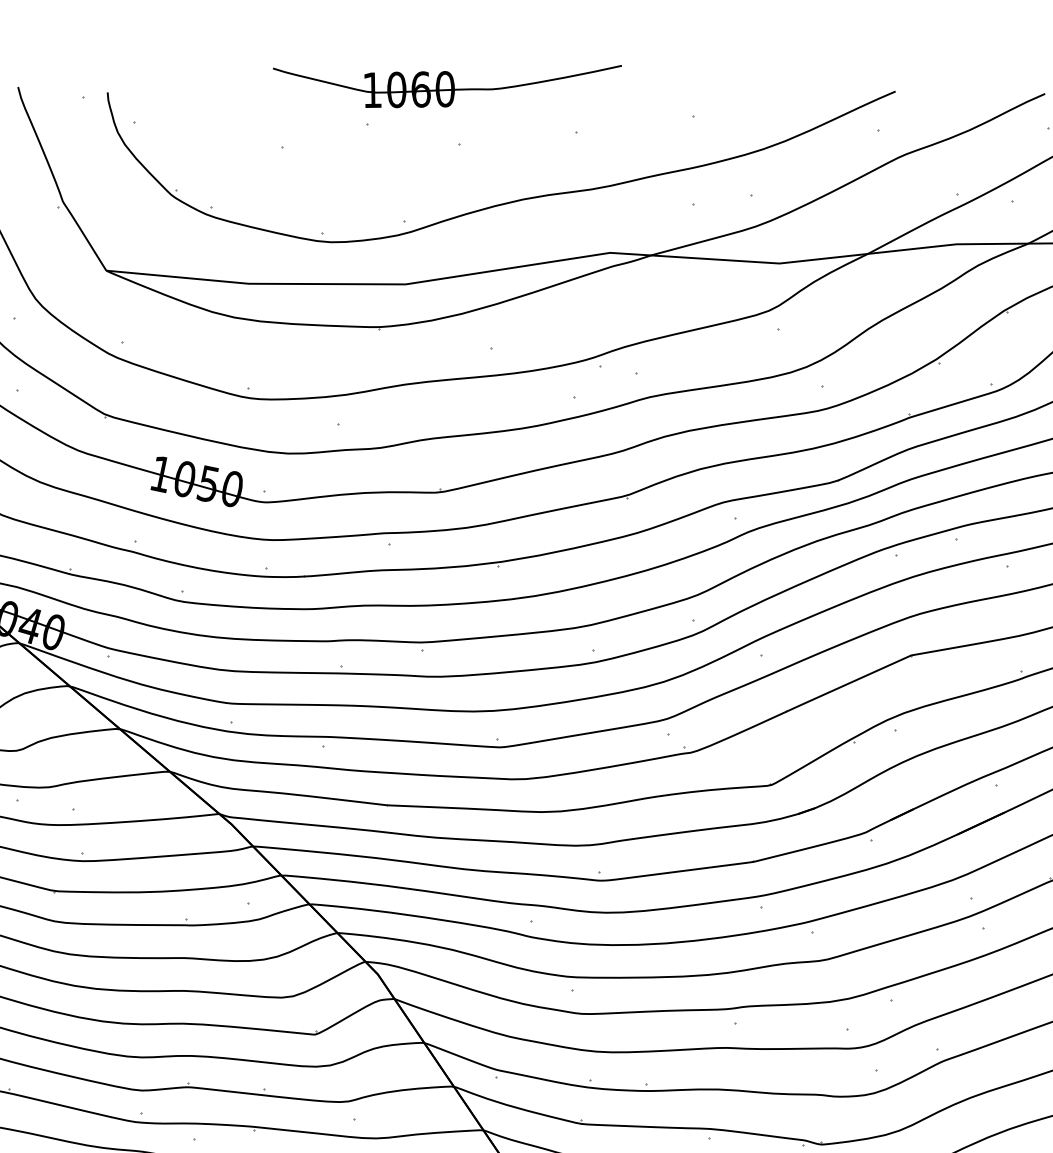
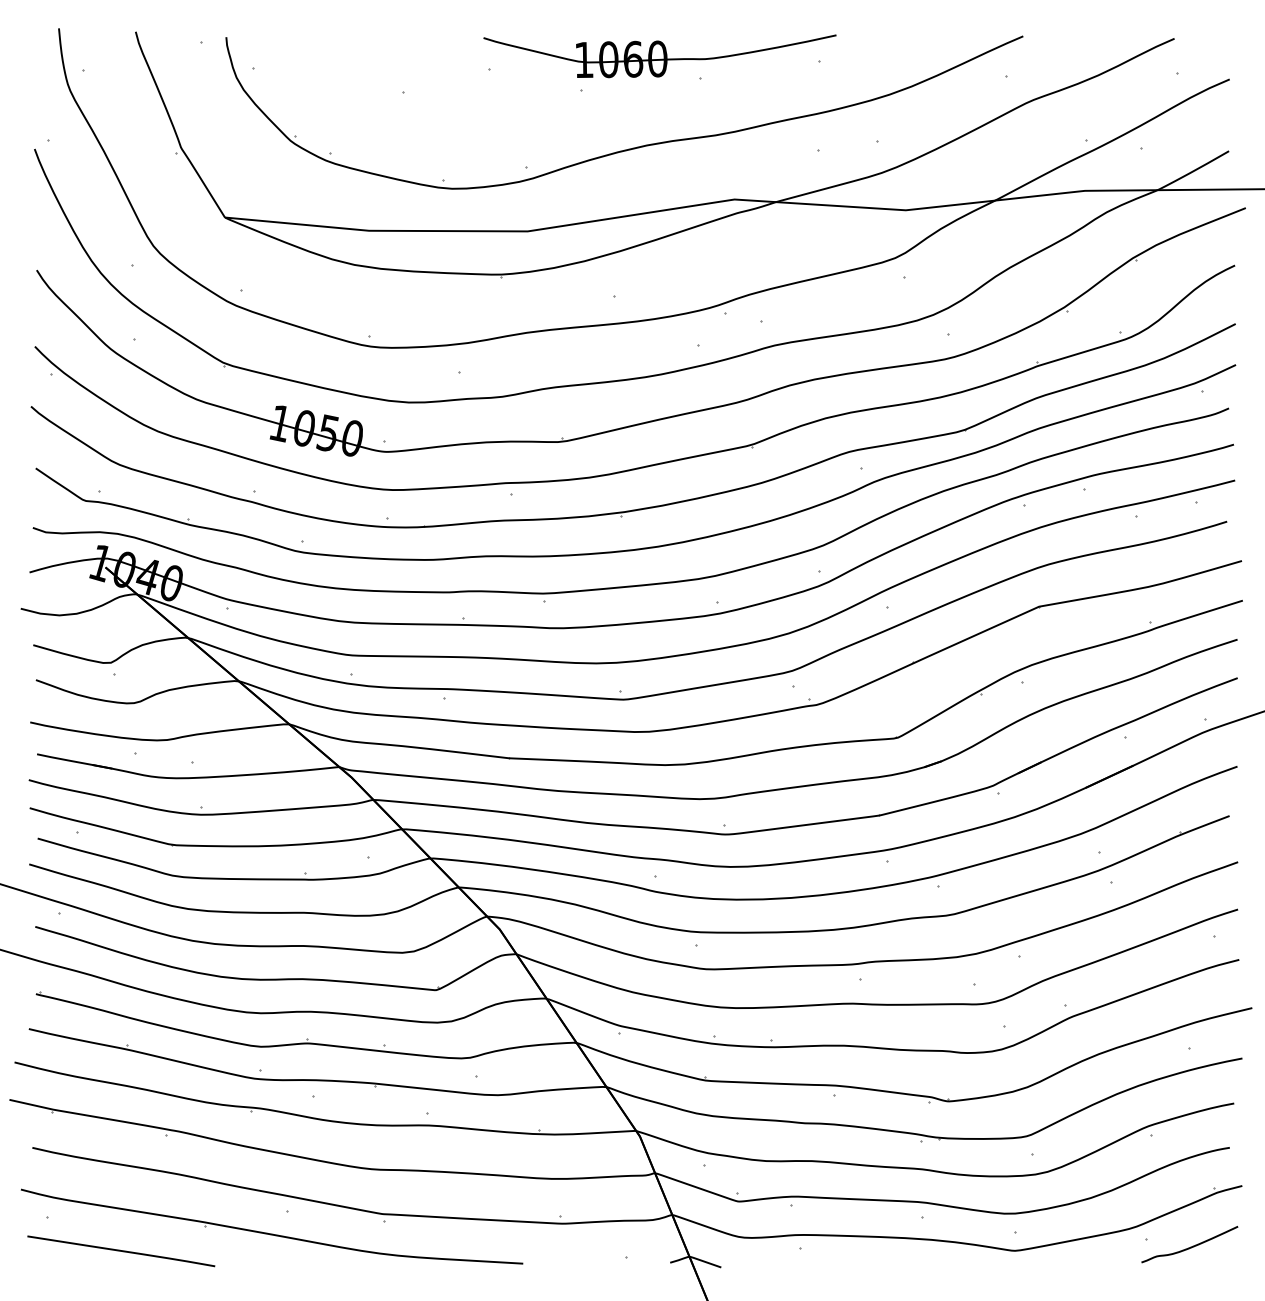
part: (446, 86) -> (659, 56), moved

